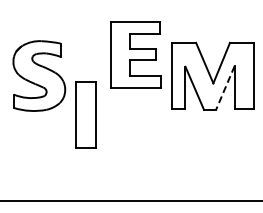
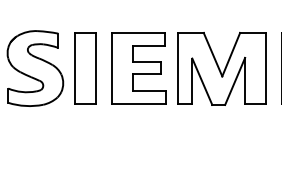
part: (135, 54) -> (138, 67), moved
line: (225, 88) -> (235, 81), dashed -> solid
part: (85, 114) -> (84, 67), moved

